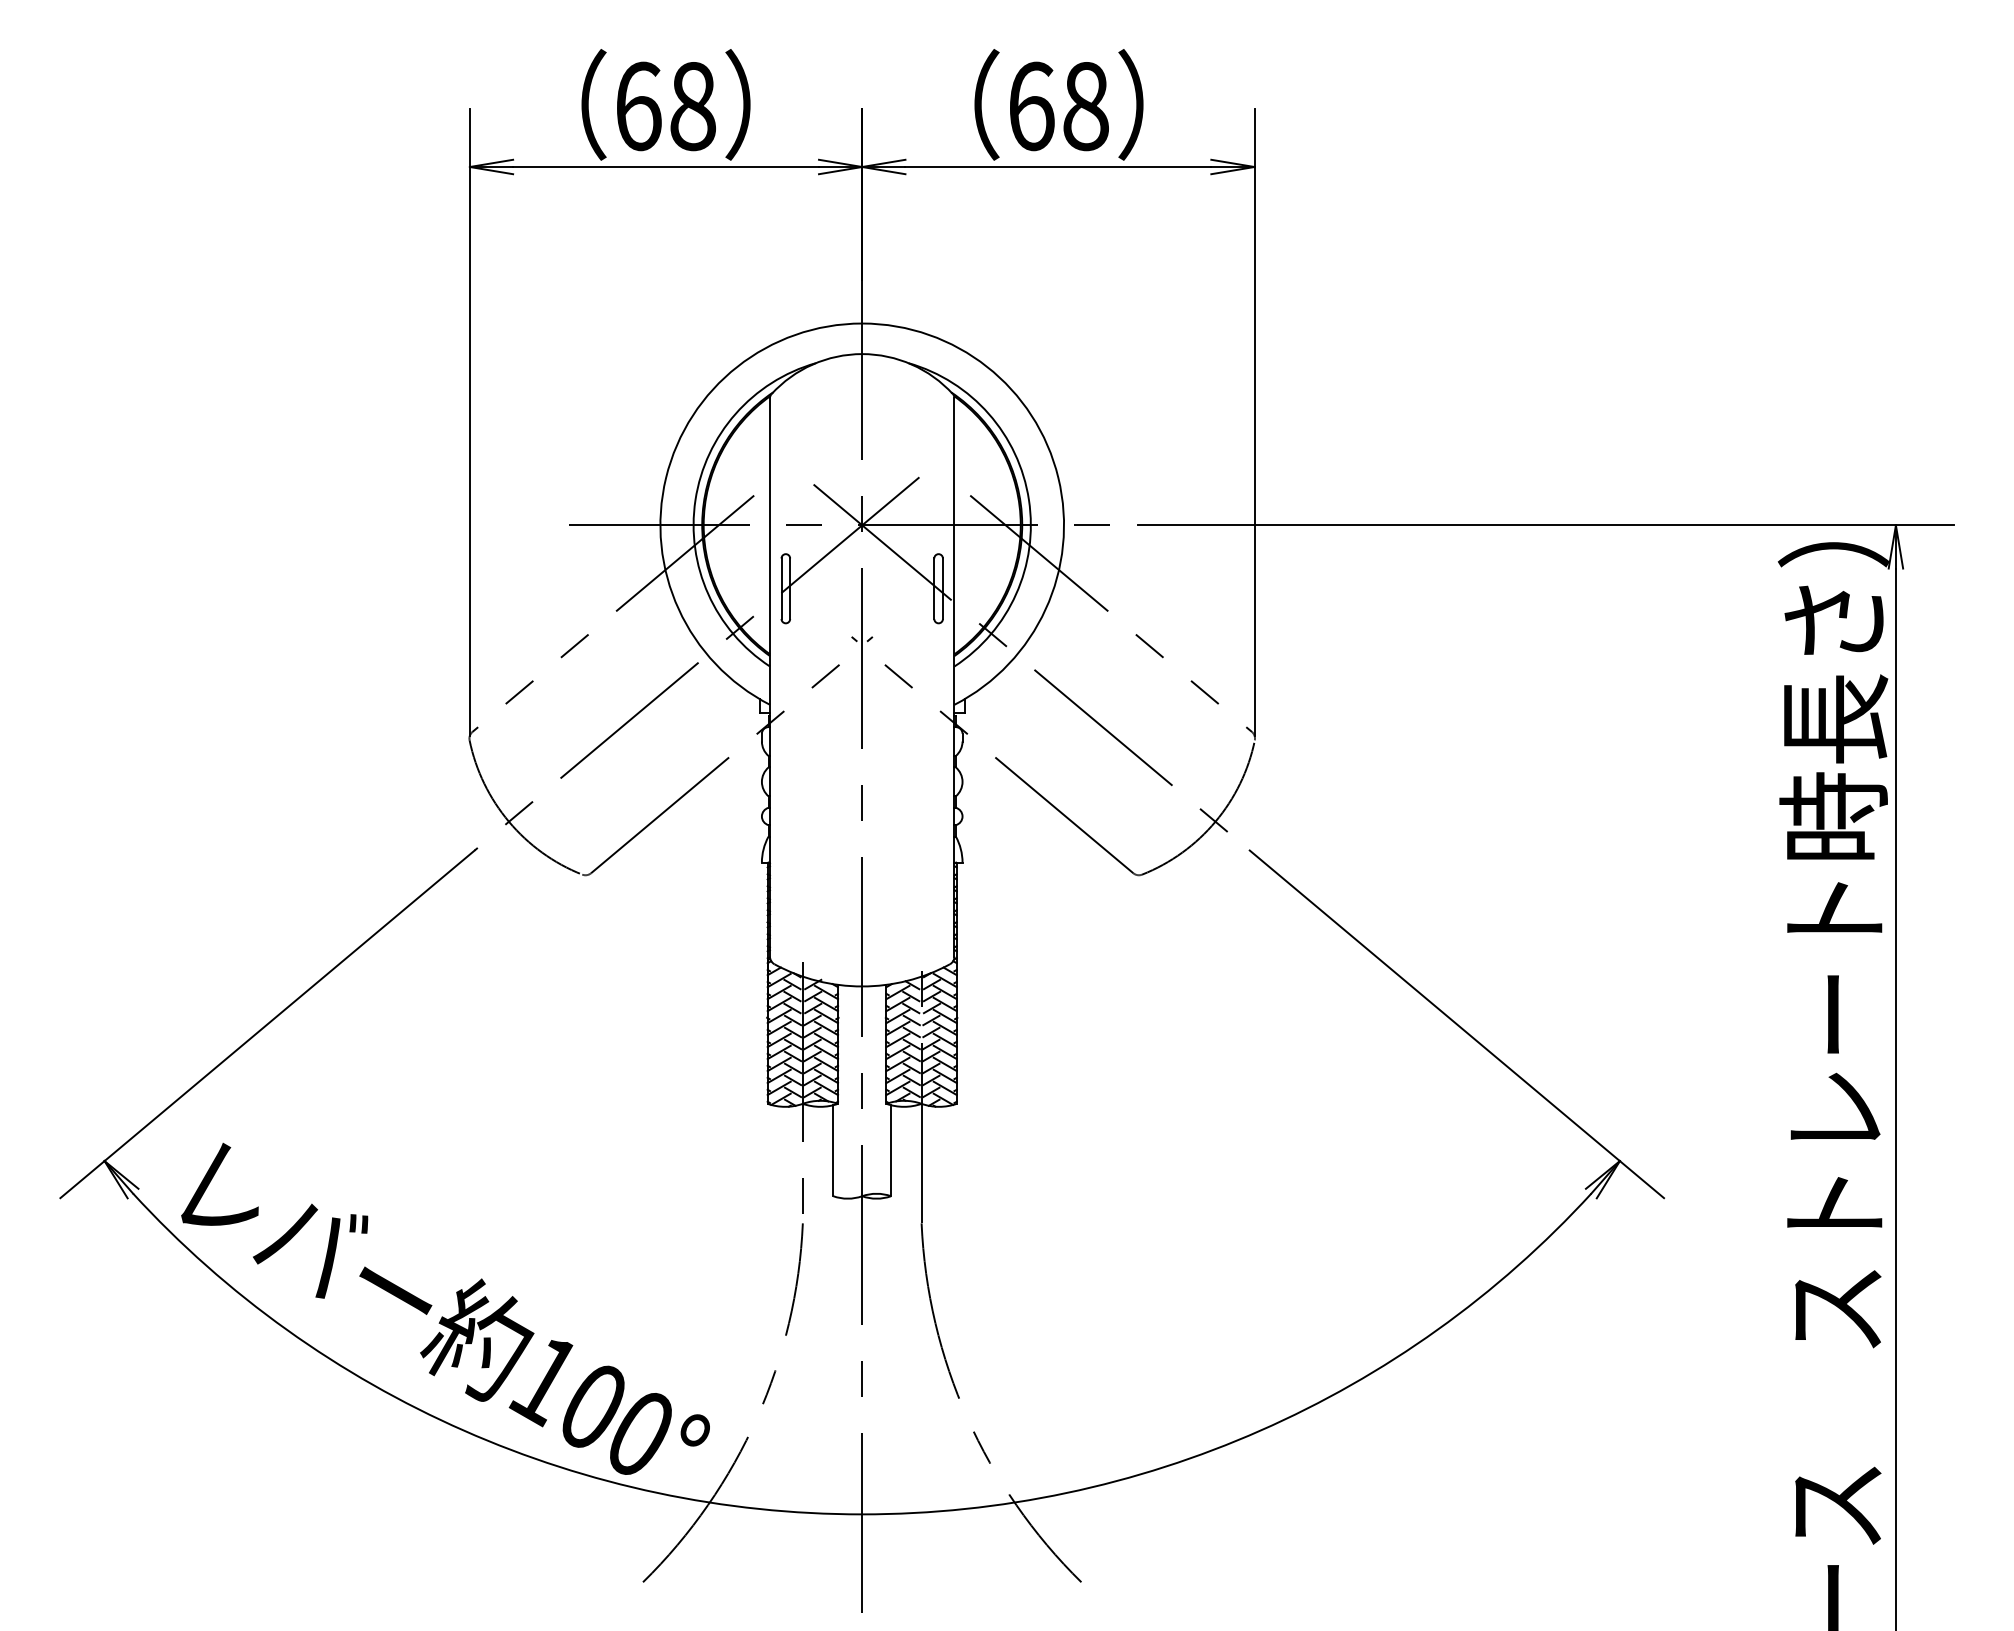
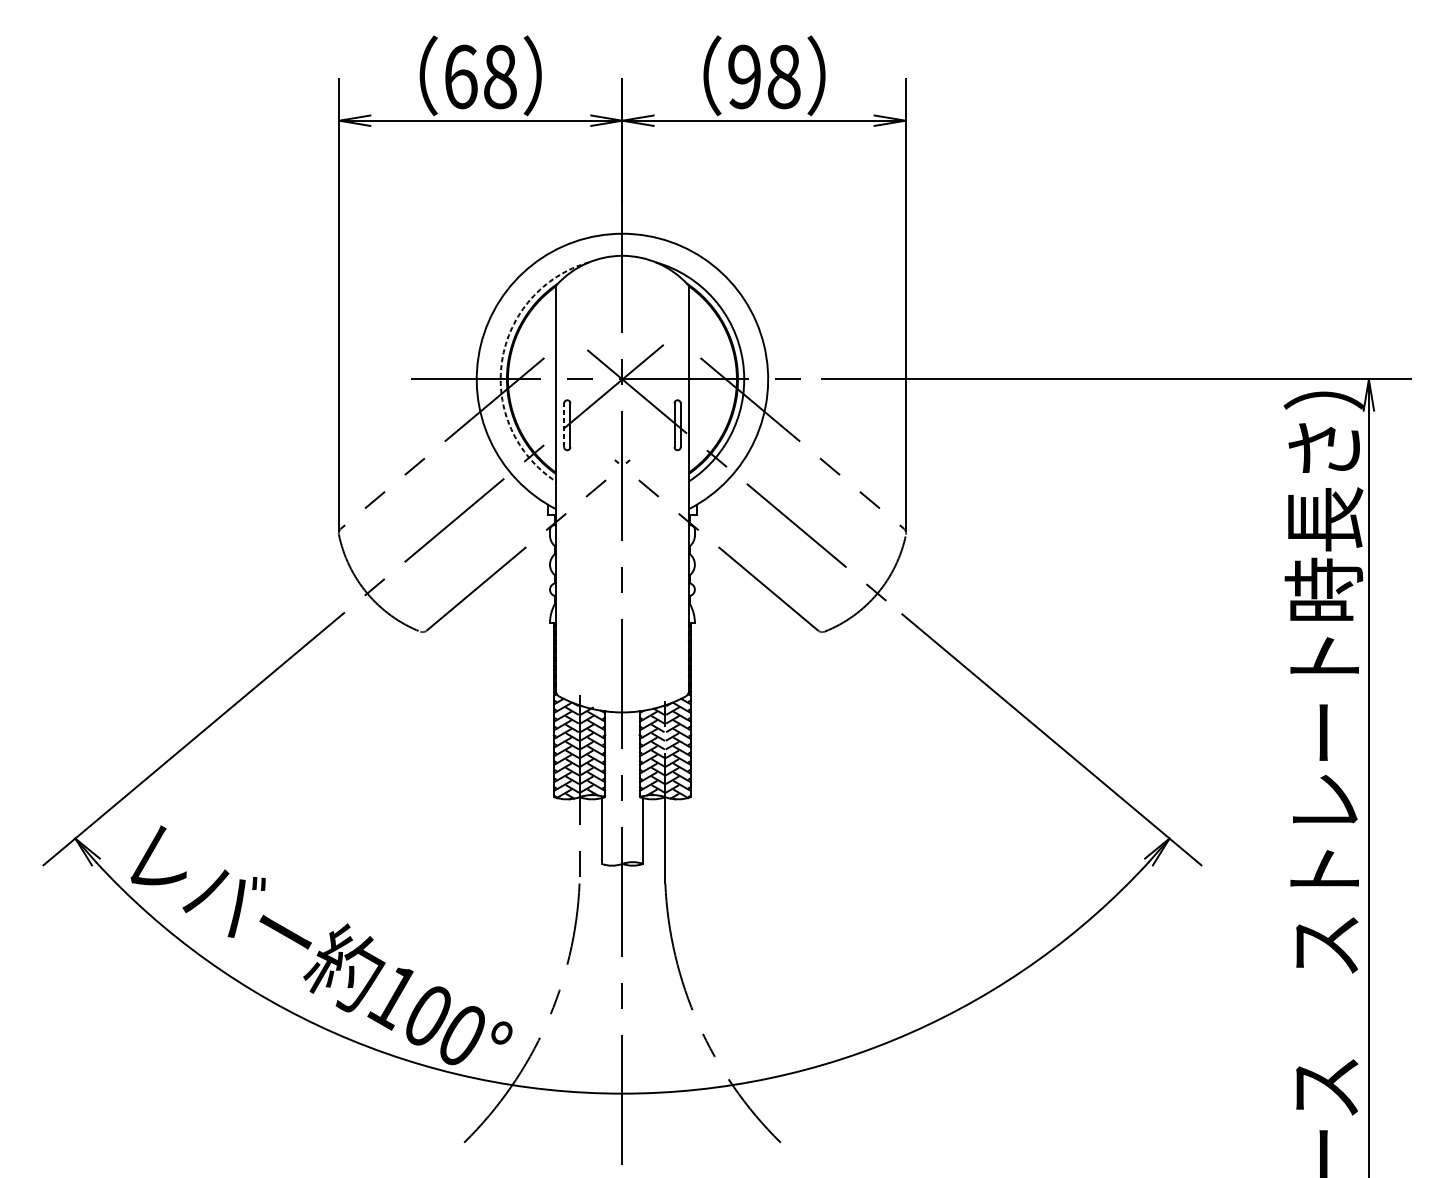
text: (1031, 106) -> (744, 77), 68 -> 98
arc: (695, 500) -> (502, 361), solid -> dashed
line: (781, 588) -> (564, 425), solid -> dashed

